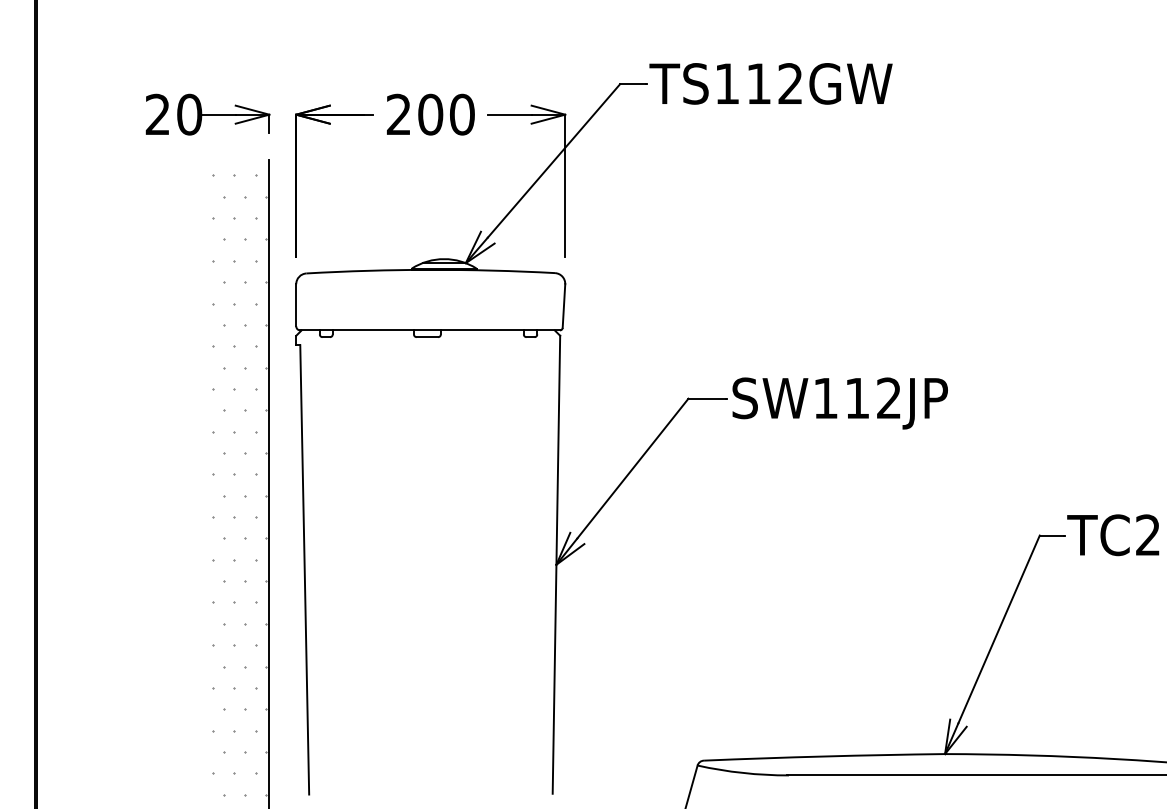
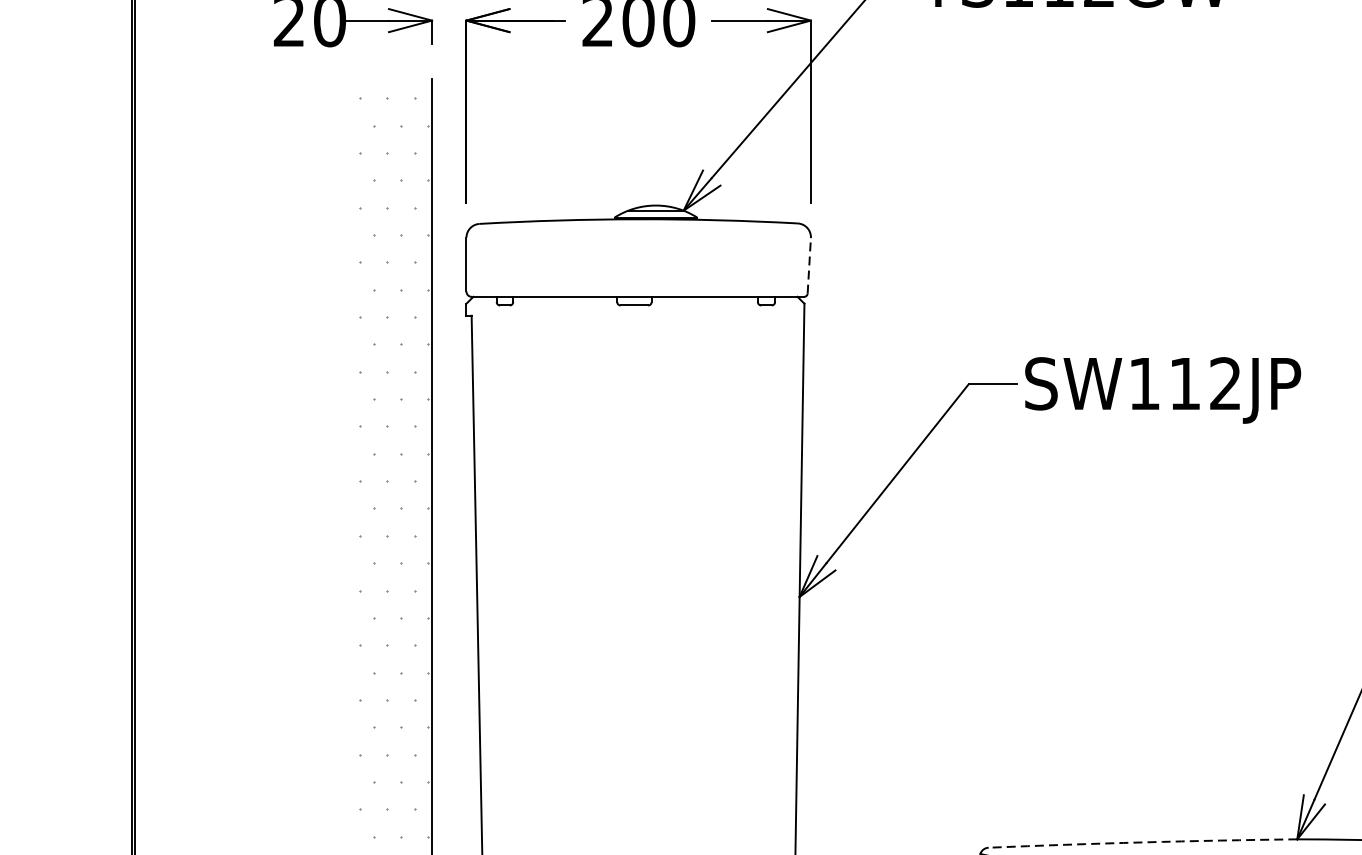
line: (563, 306) -> (808, 266), solid -> dashed
arc: (824, 756) -> (1142, 842), solid -> dashed

